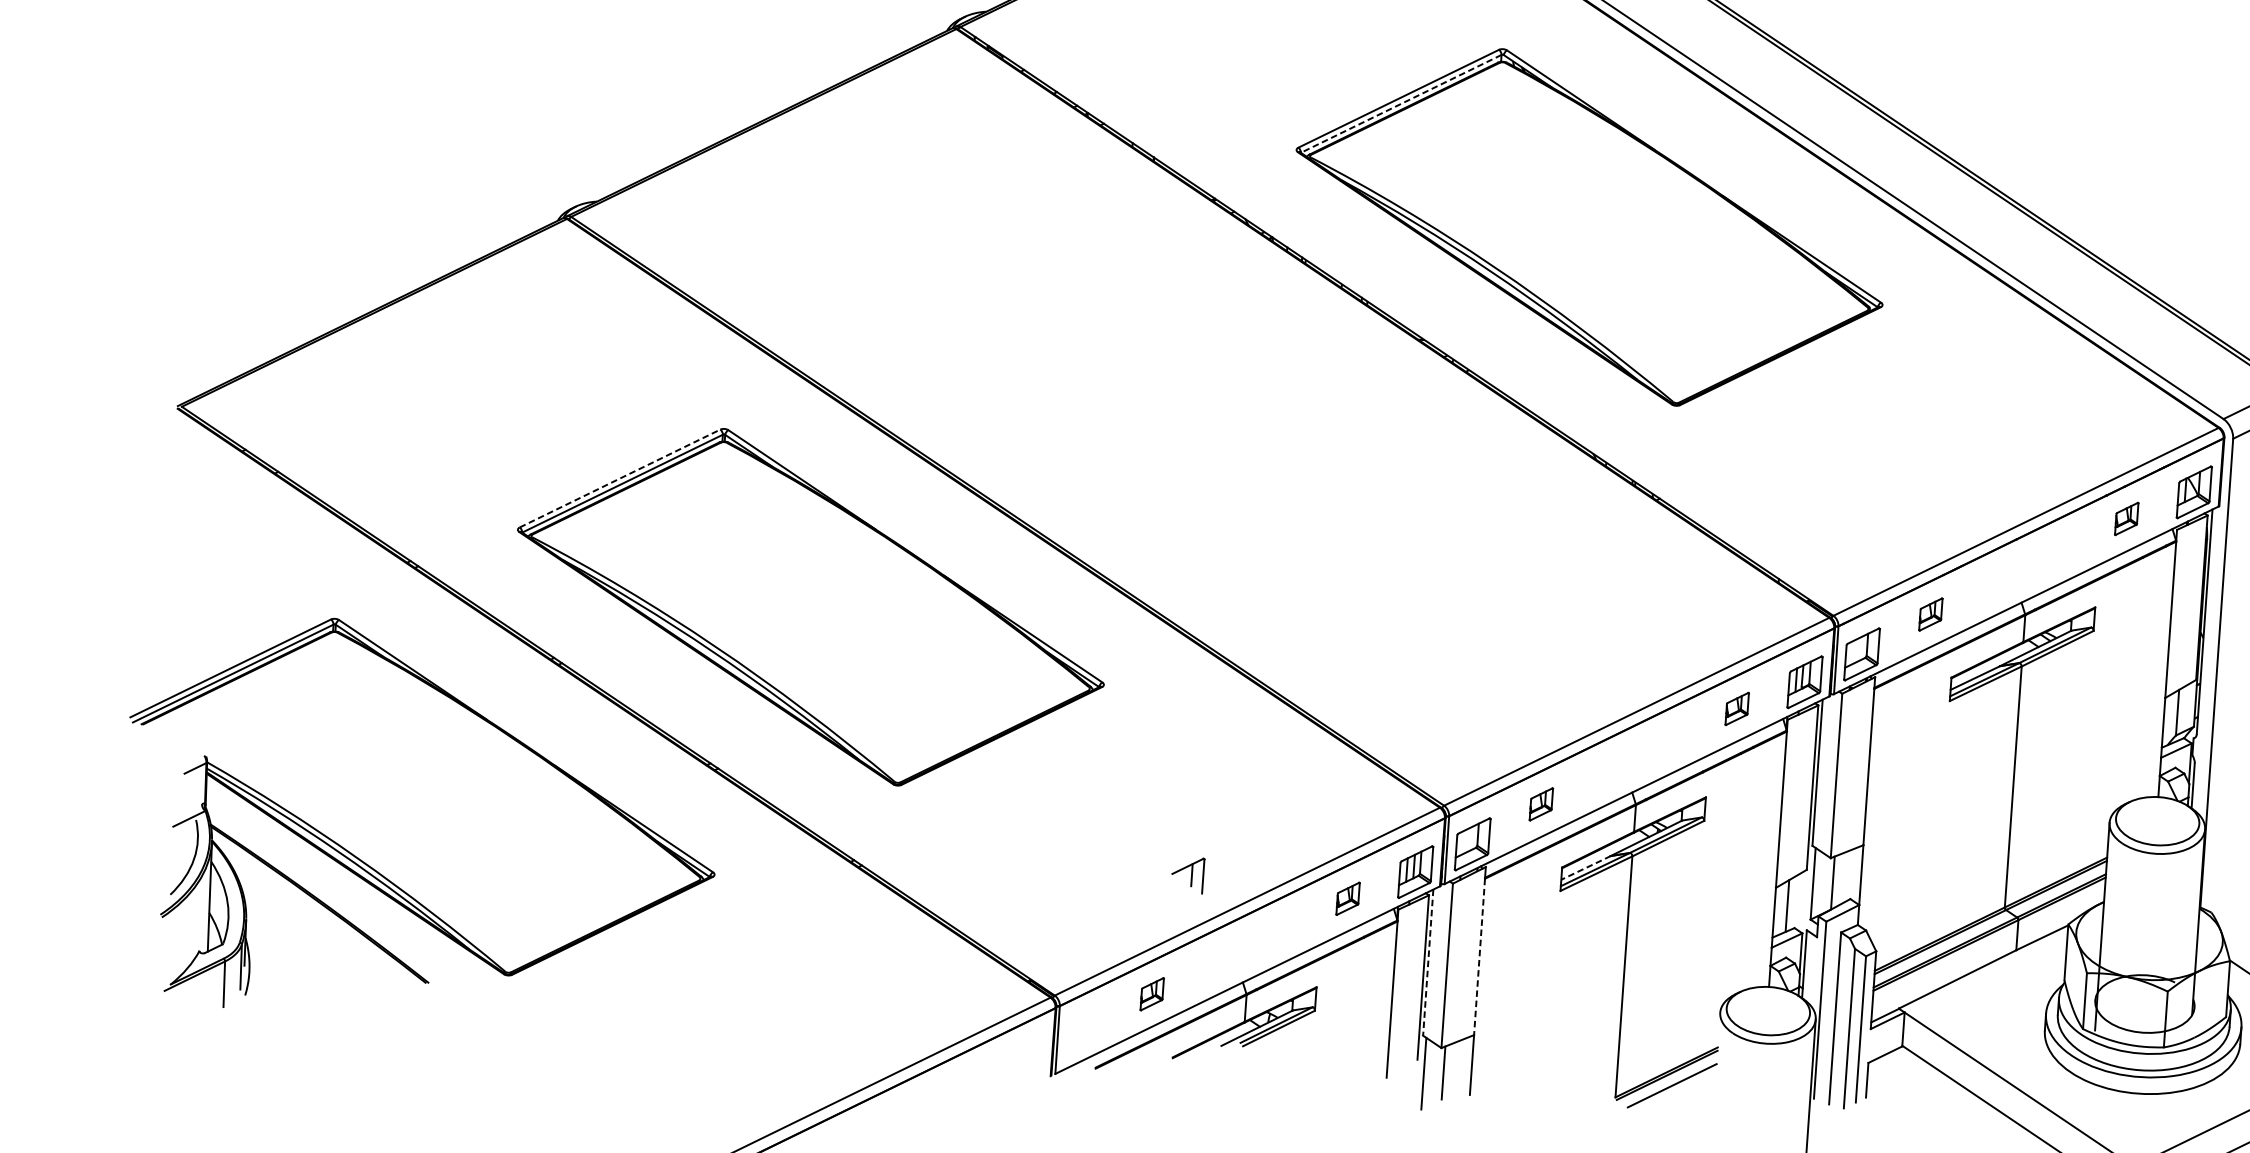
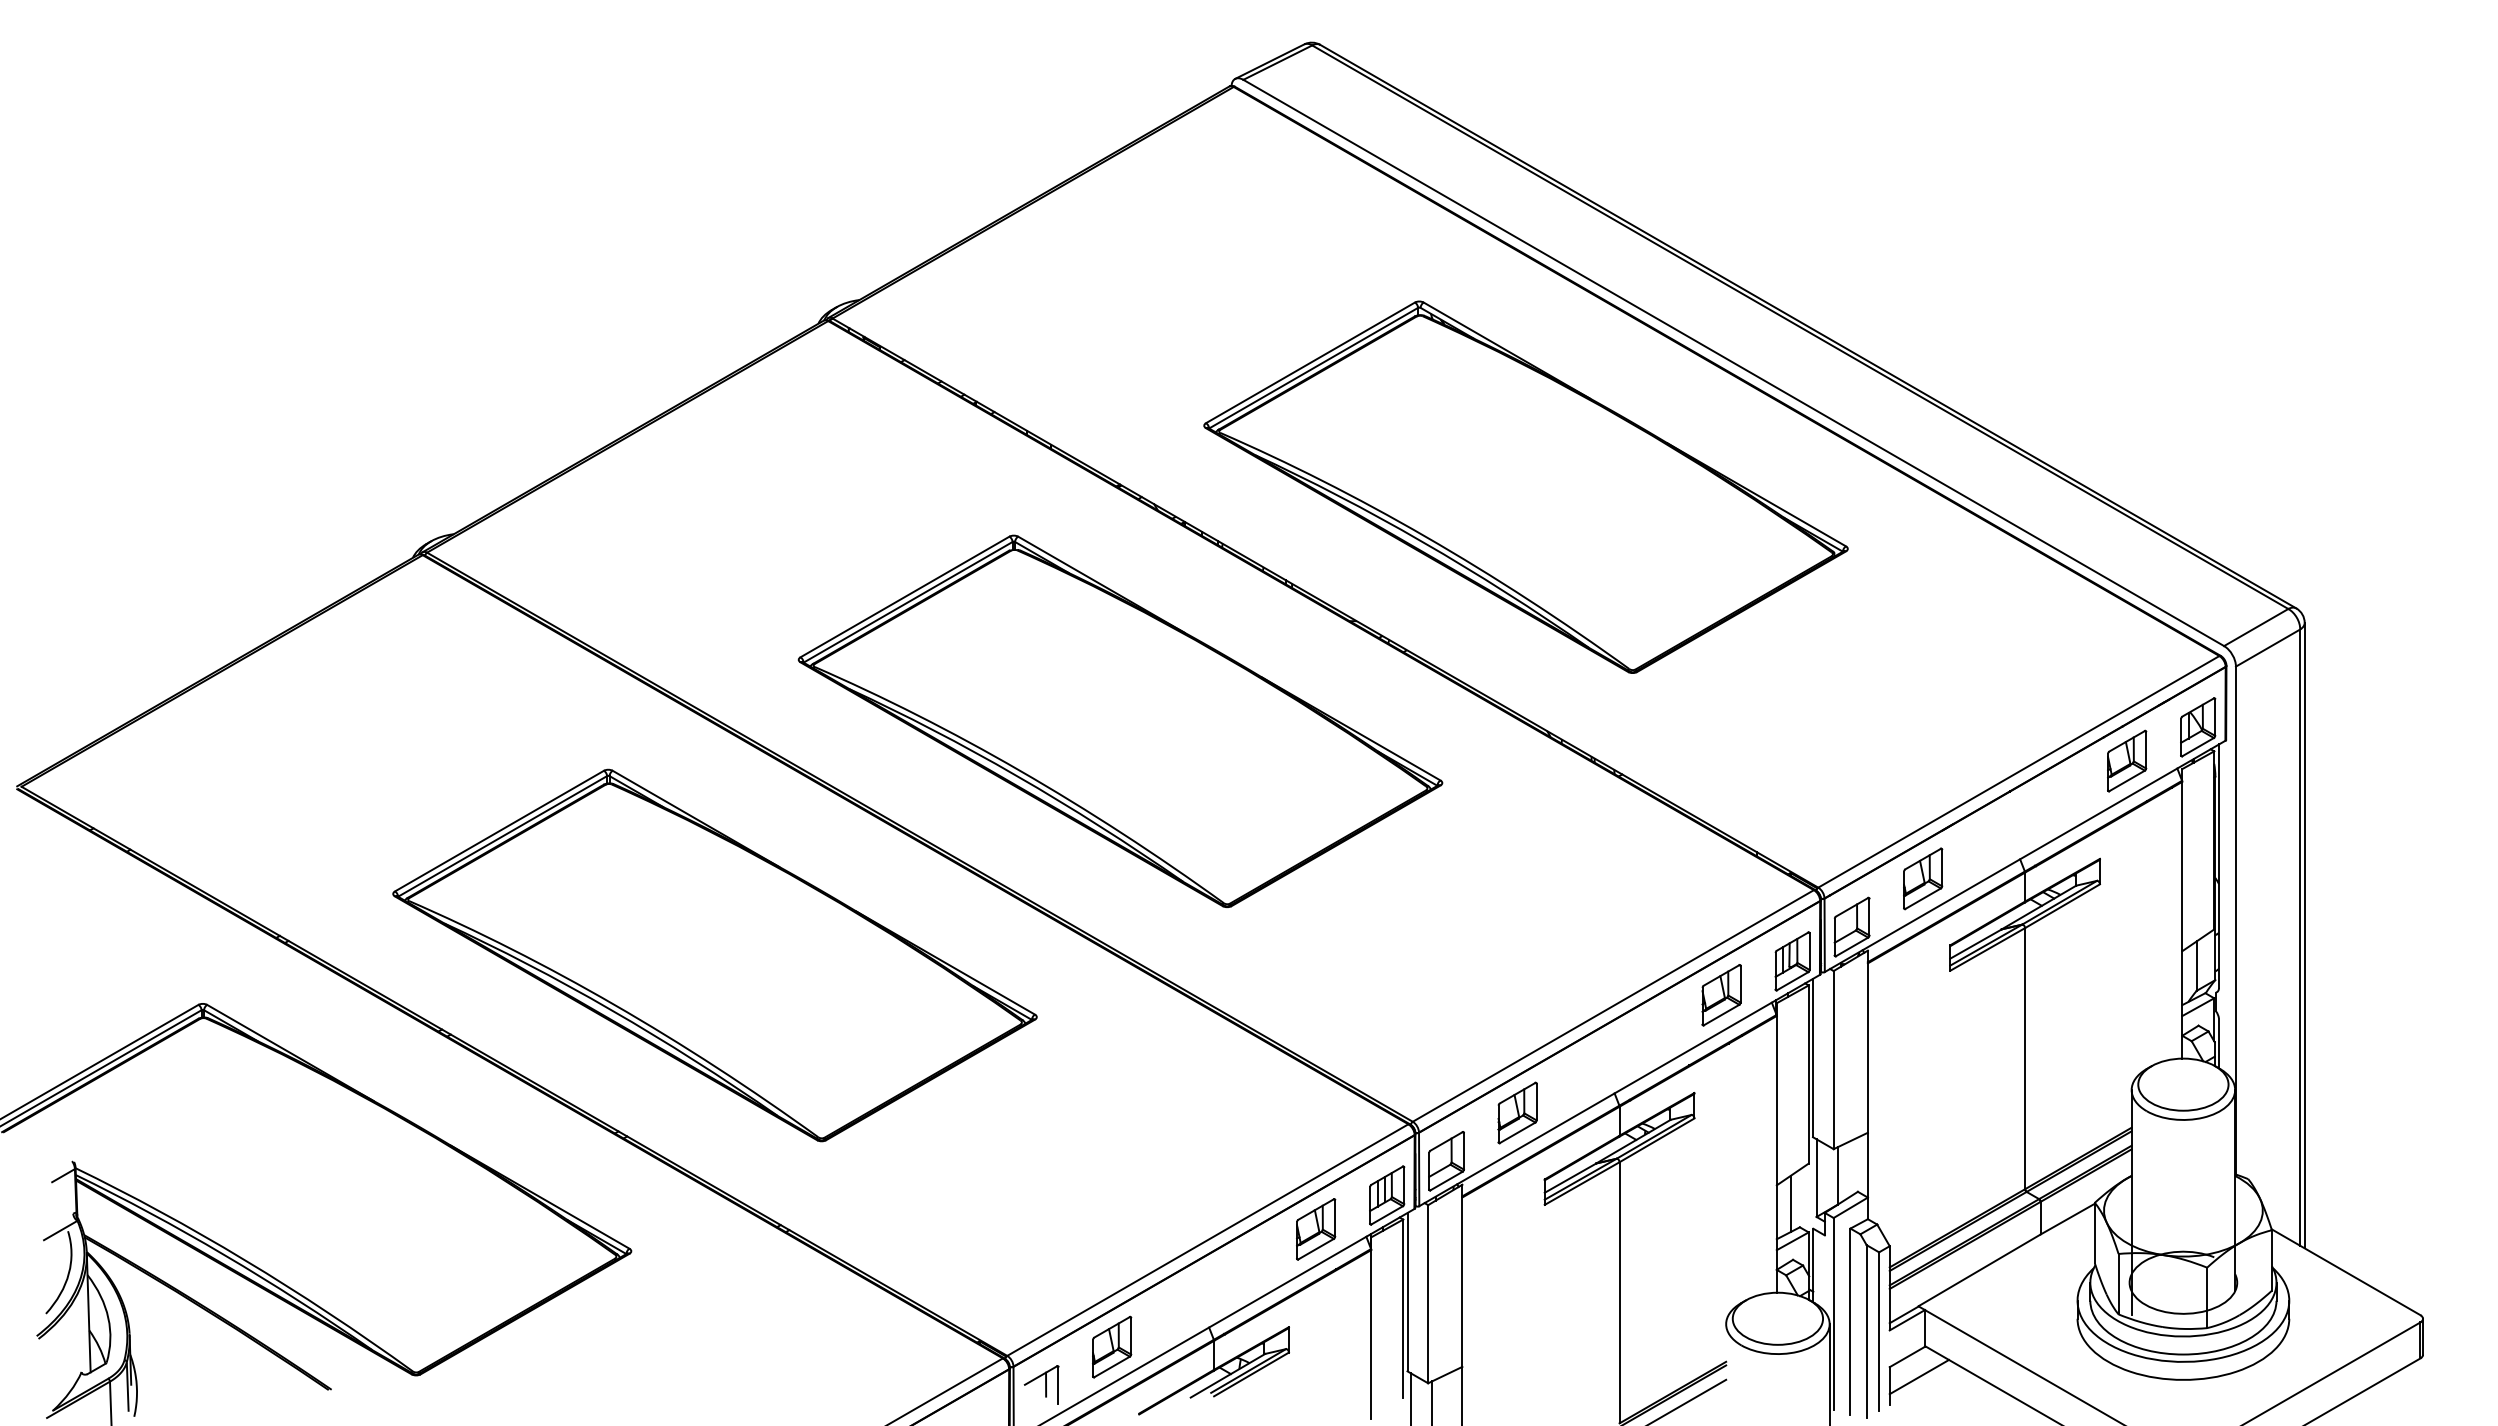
line: (1401, 104) -> (1313, 368), dashed -> solid
part: (1200, 417) -> (1120, 721), added
line: (620, 478) -> (499, 831), dashed -> solid
part: (2127, 518) -> (2127, 760), size x1.67
part: (1931, 614) -> (1923, 878), size x1.67
part: (1737, 709) -> (1721, 995), size x1.67
part: (1541, 803) -> (1517, 1112), size x1.67
line: (1586, 868) -> (1570, 1178), dashed -> solid
part: (1187, 874) -> (1041, 1384), moved
part: (1348, 898) -> (1316, 1229), size x1.67
line: (1479, 957) -> (1462, 1282), dashed -> solid
line: (1428, 962) -> (1407, 1292), dashed -> solid
part: (1152, 993) -> (1112, 1346), size x1.67
line: (1895, 1073) -> (1919, 1376), added

